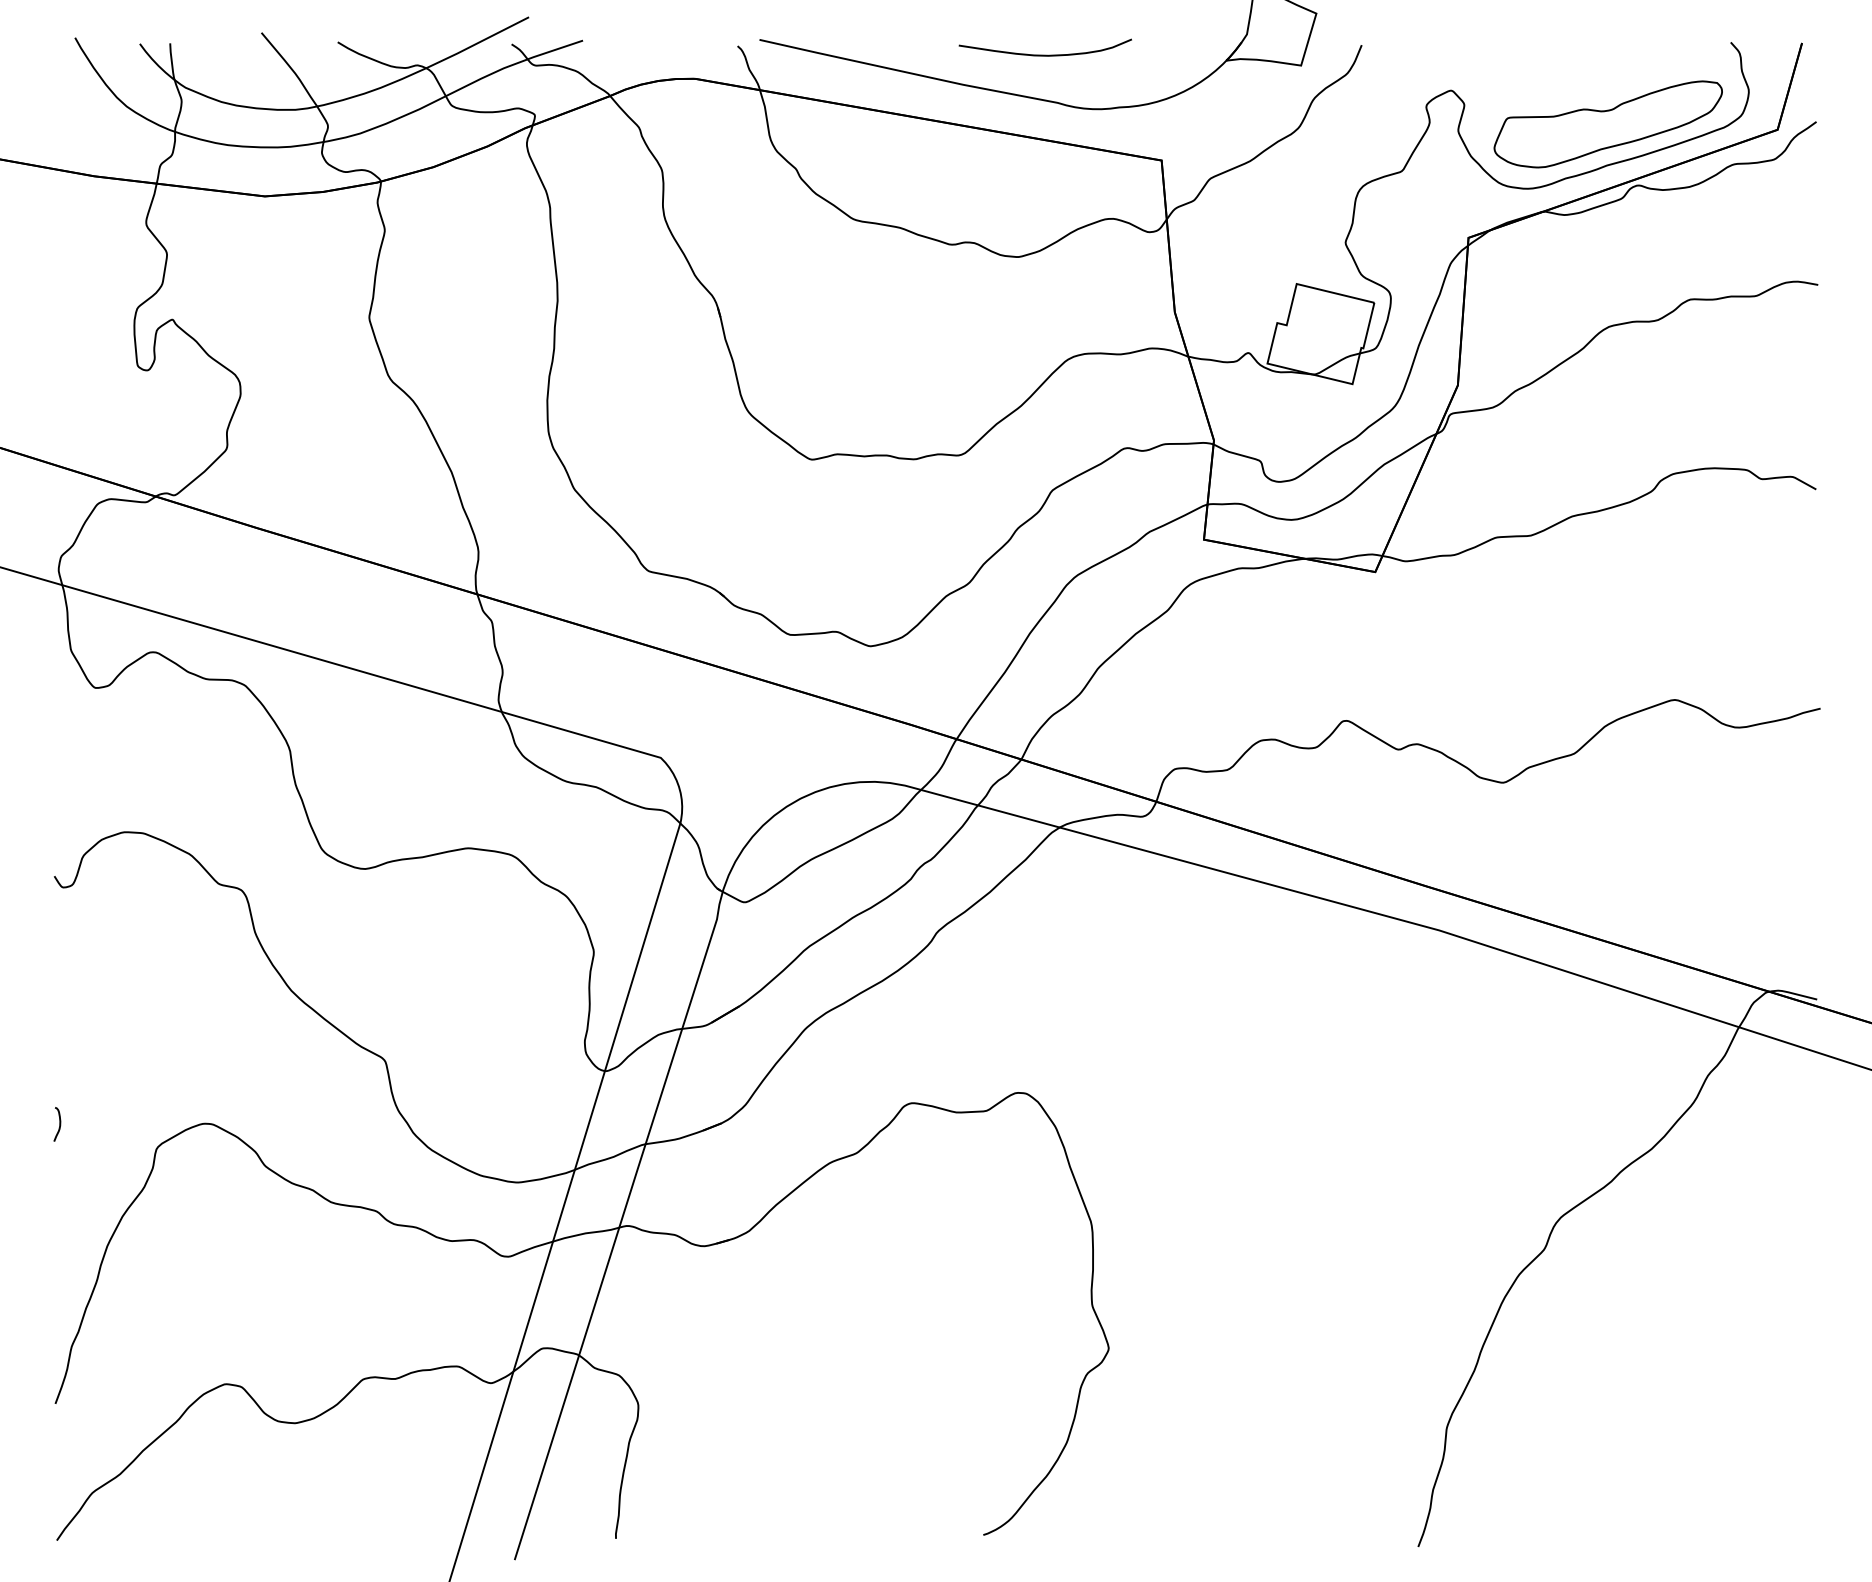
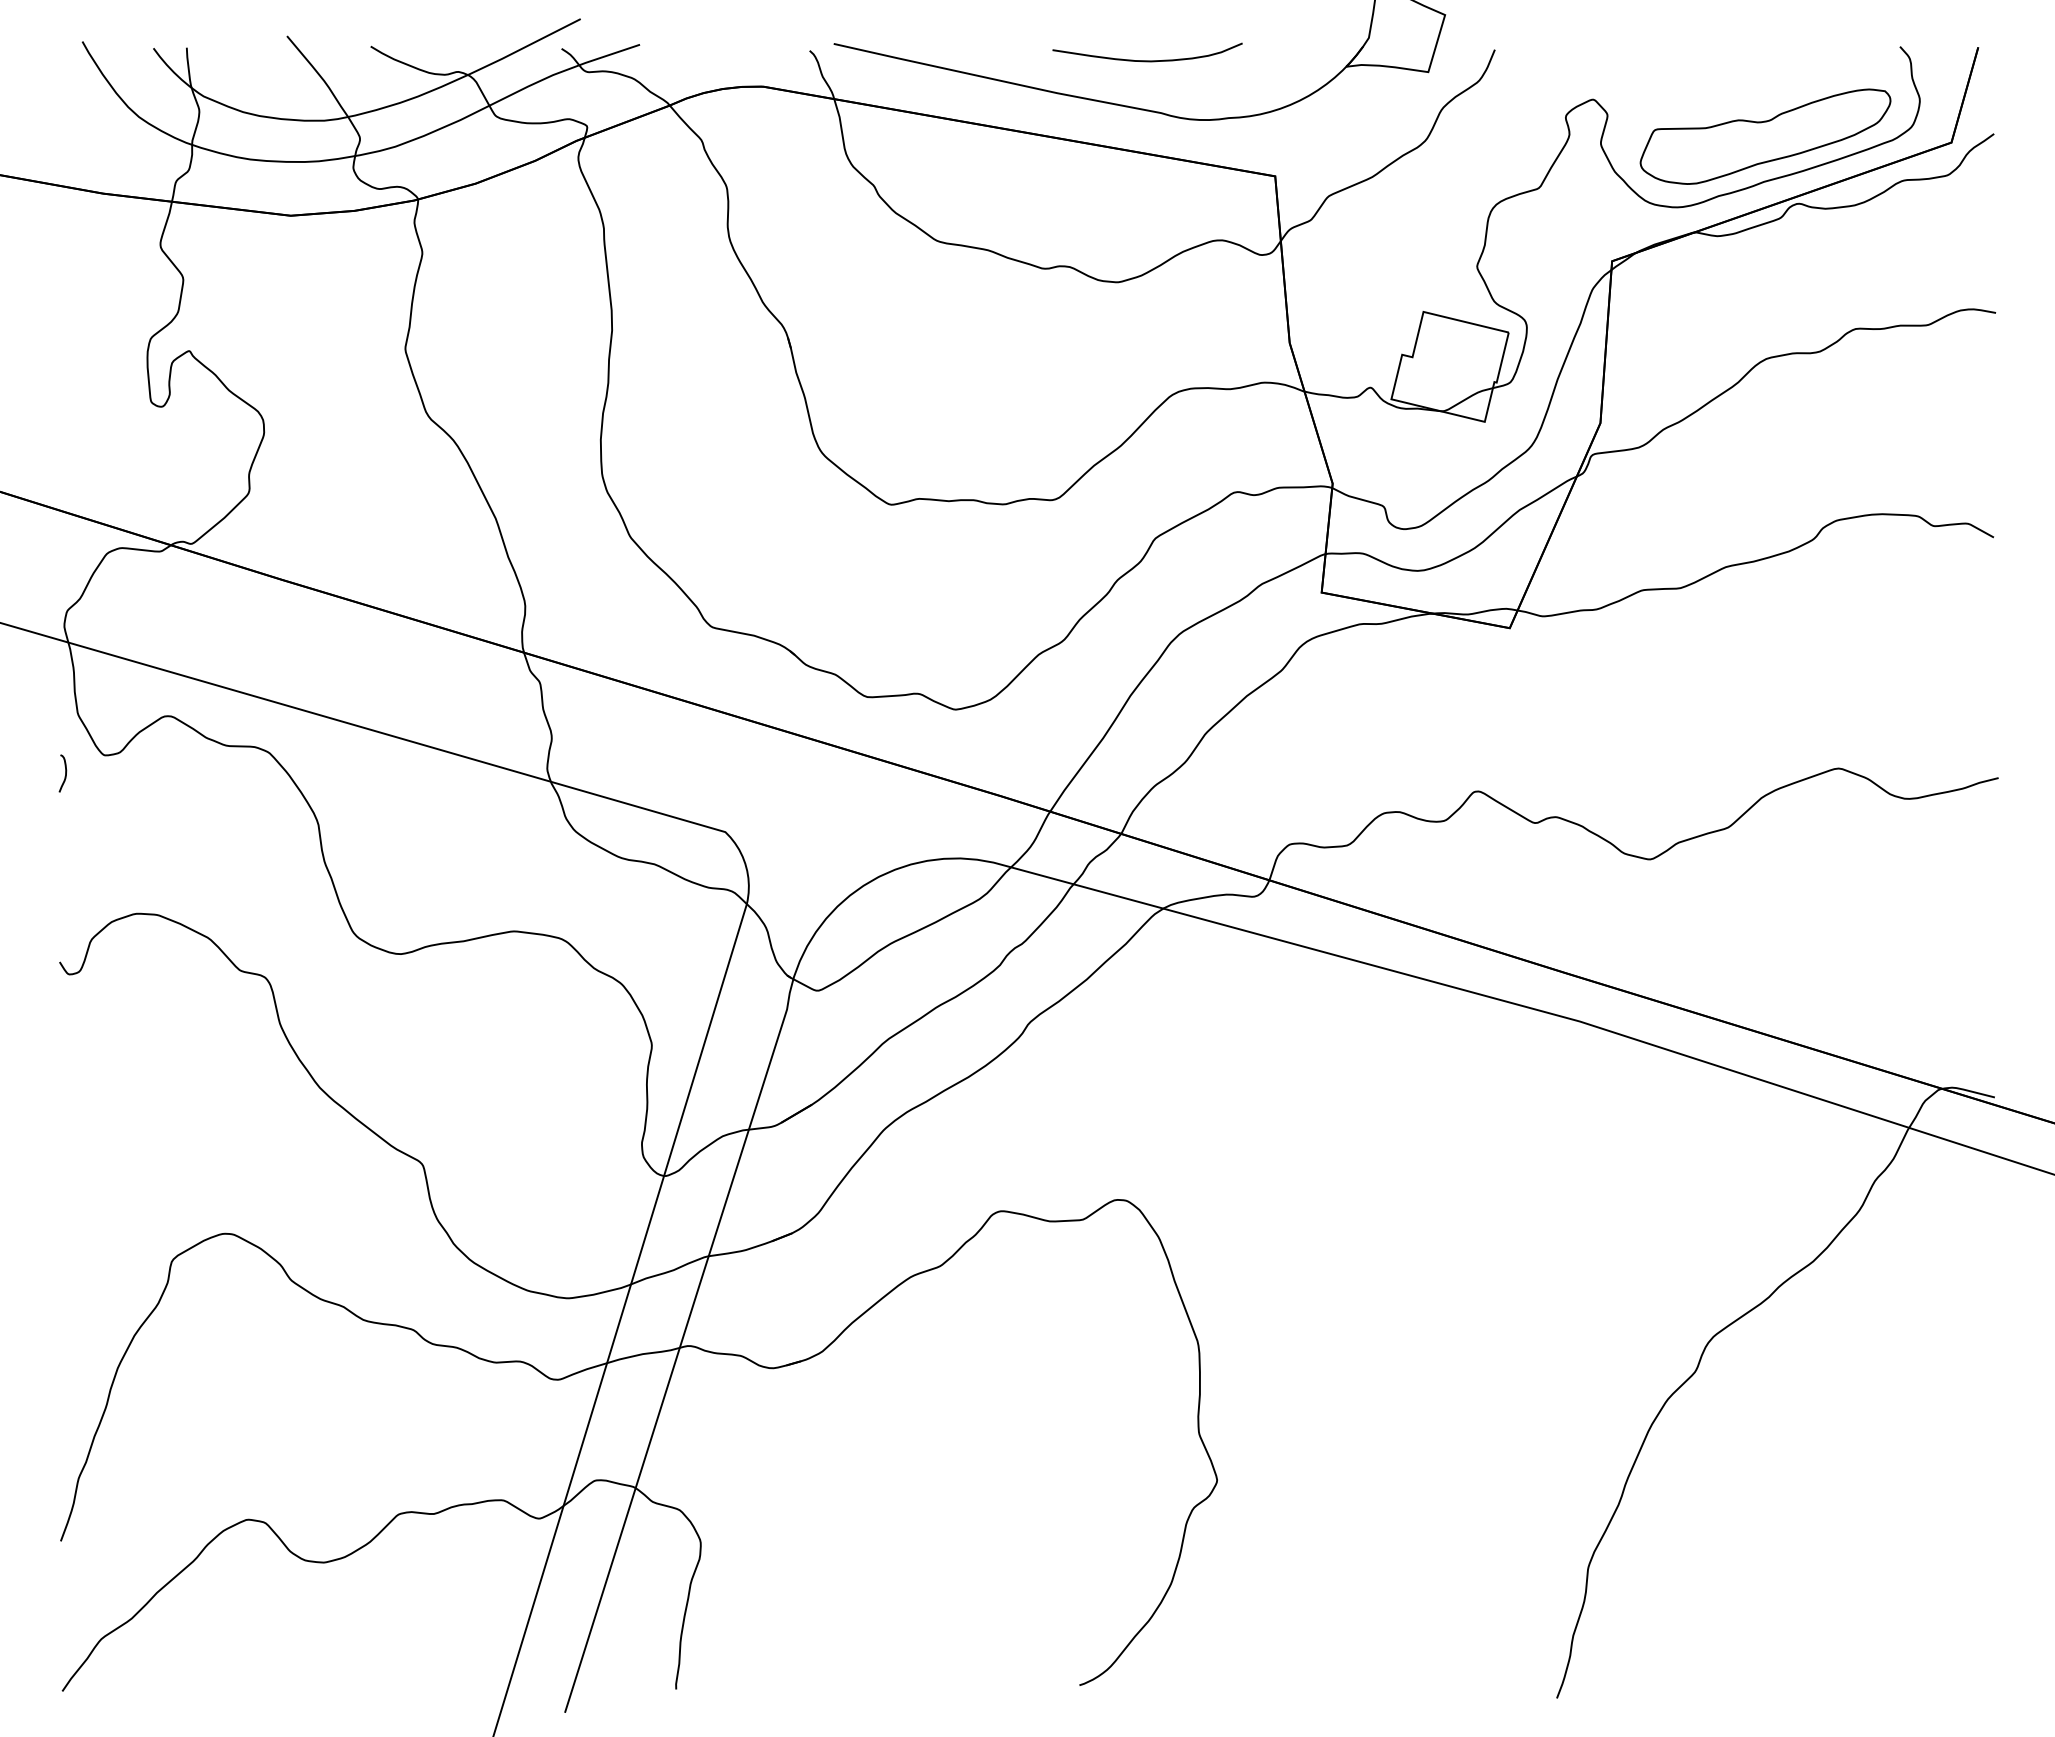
curve: (59, 1124) -> (65, 773), moved

